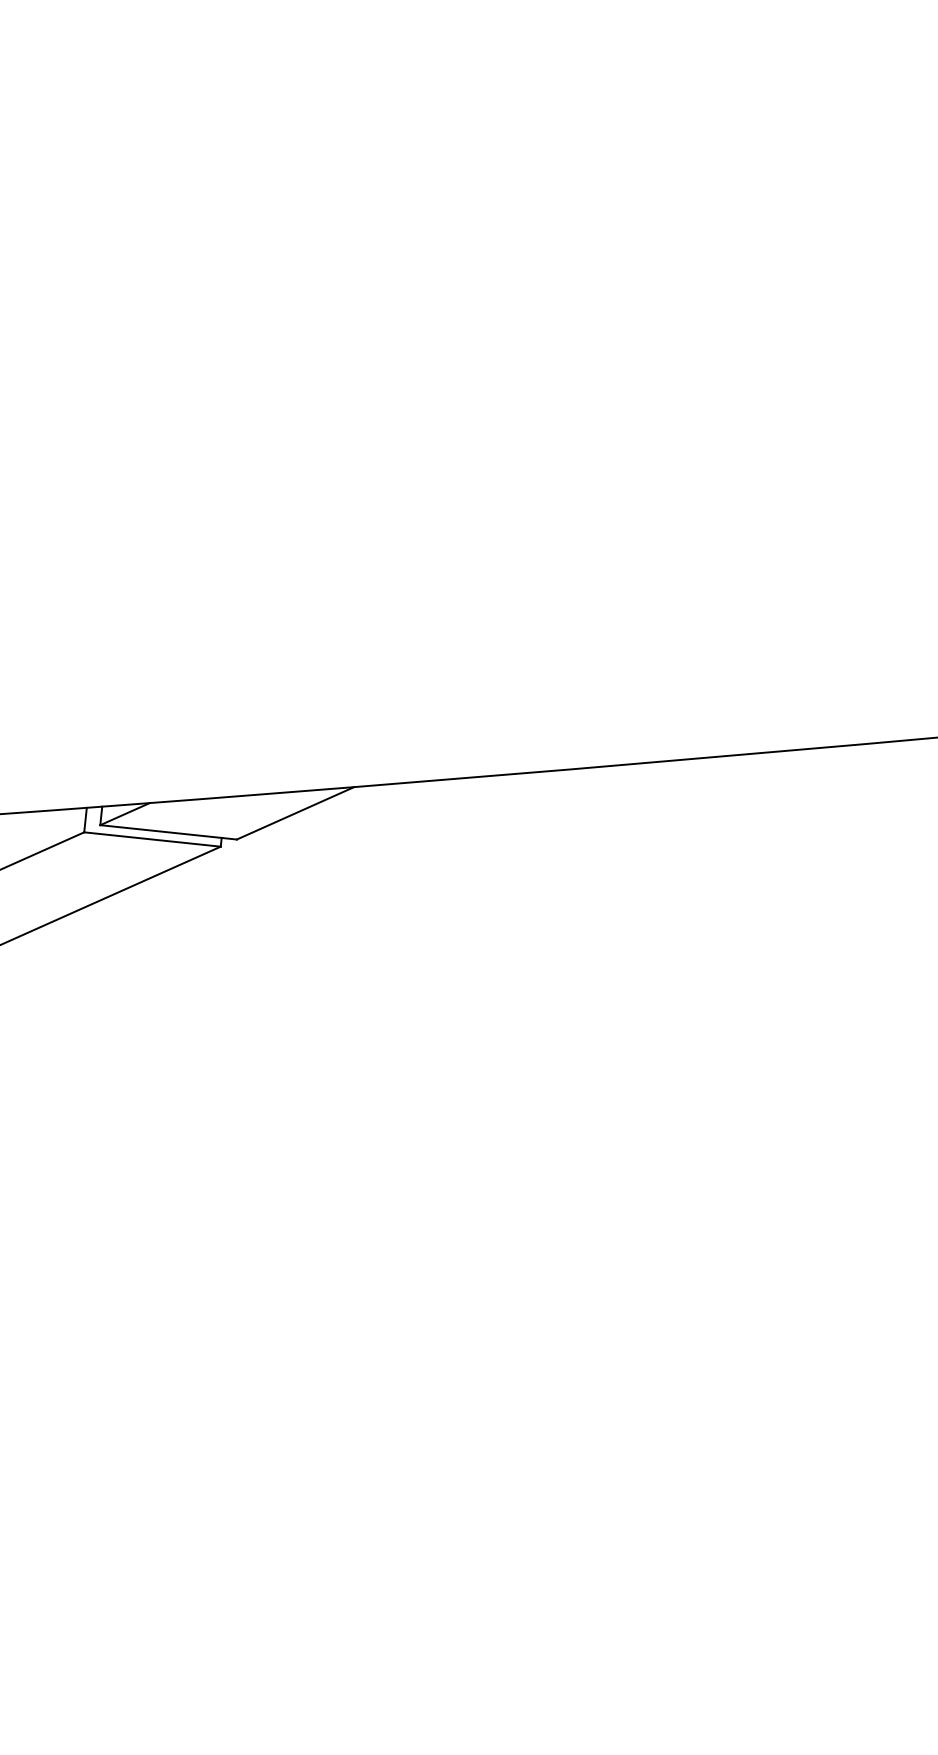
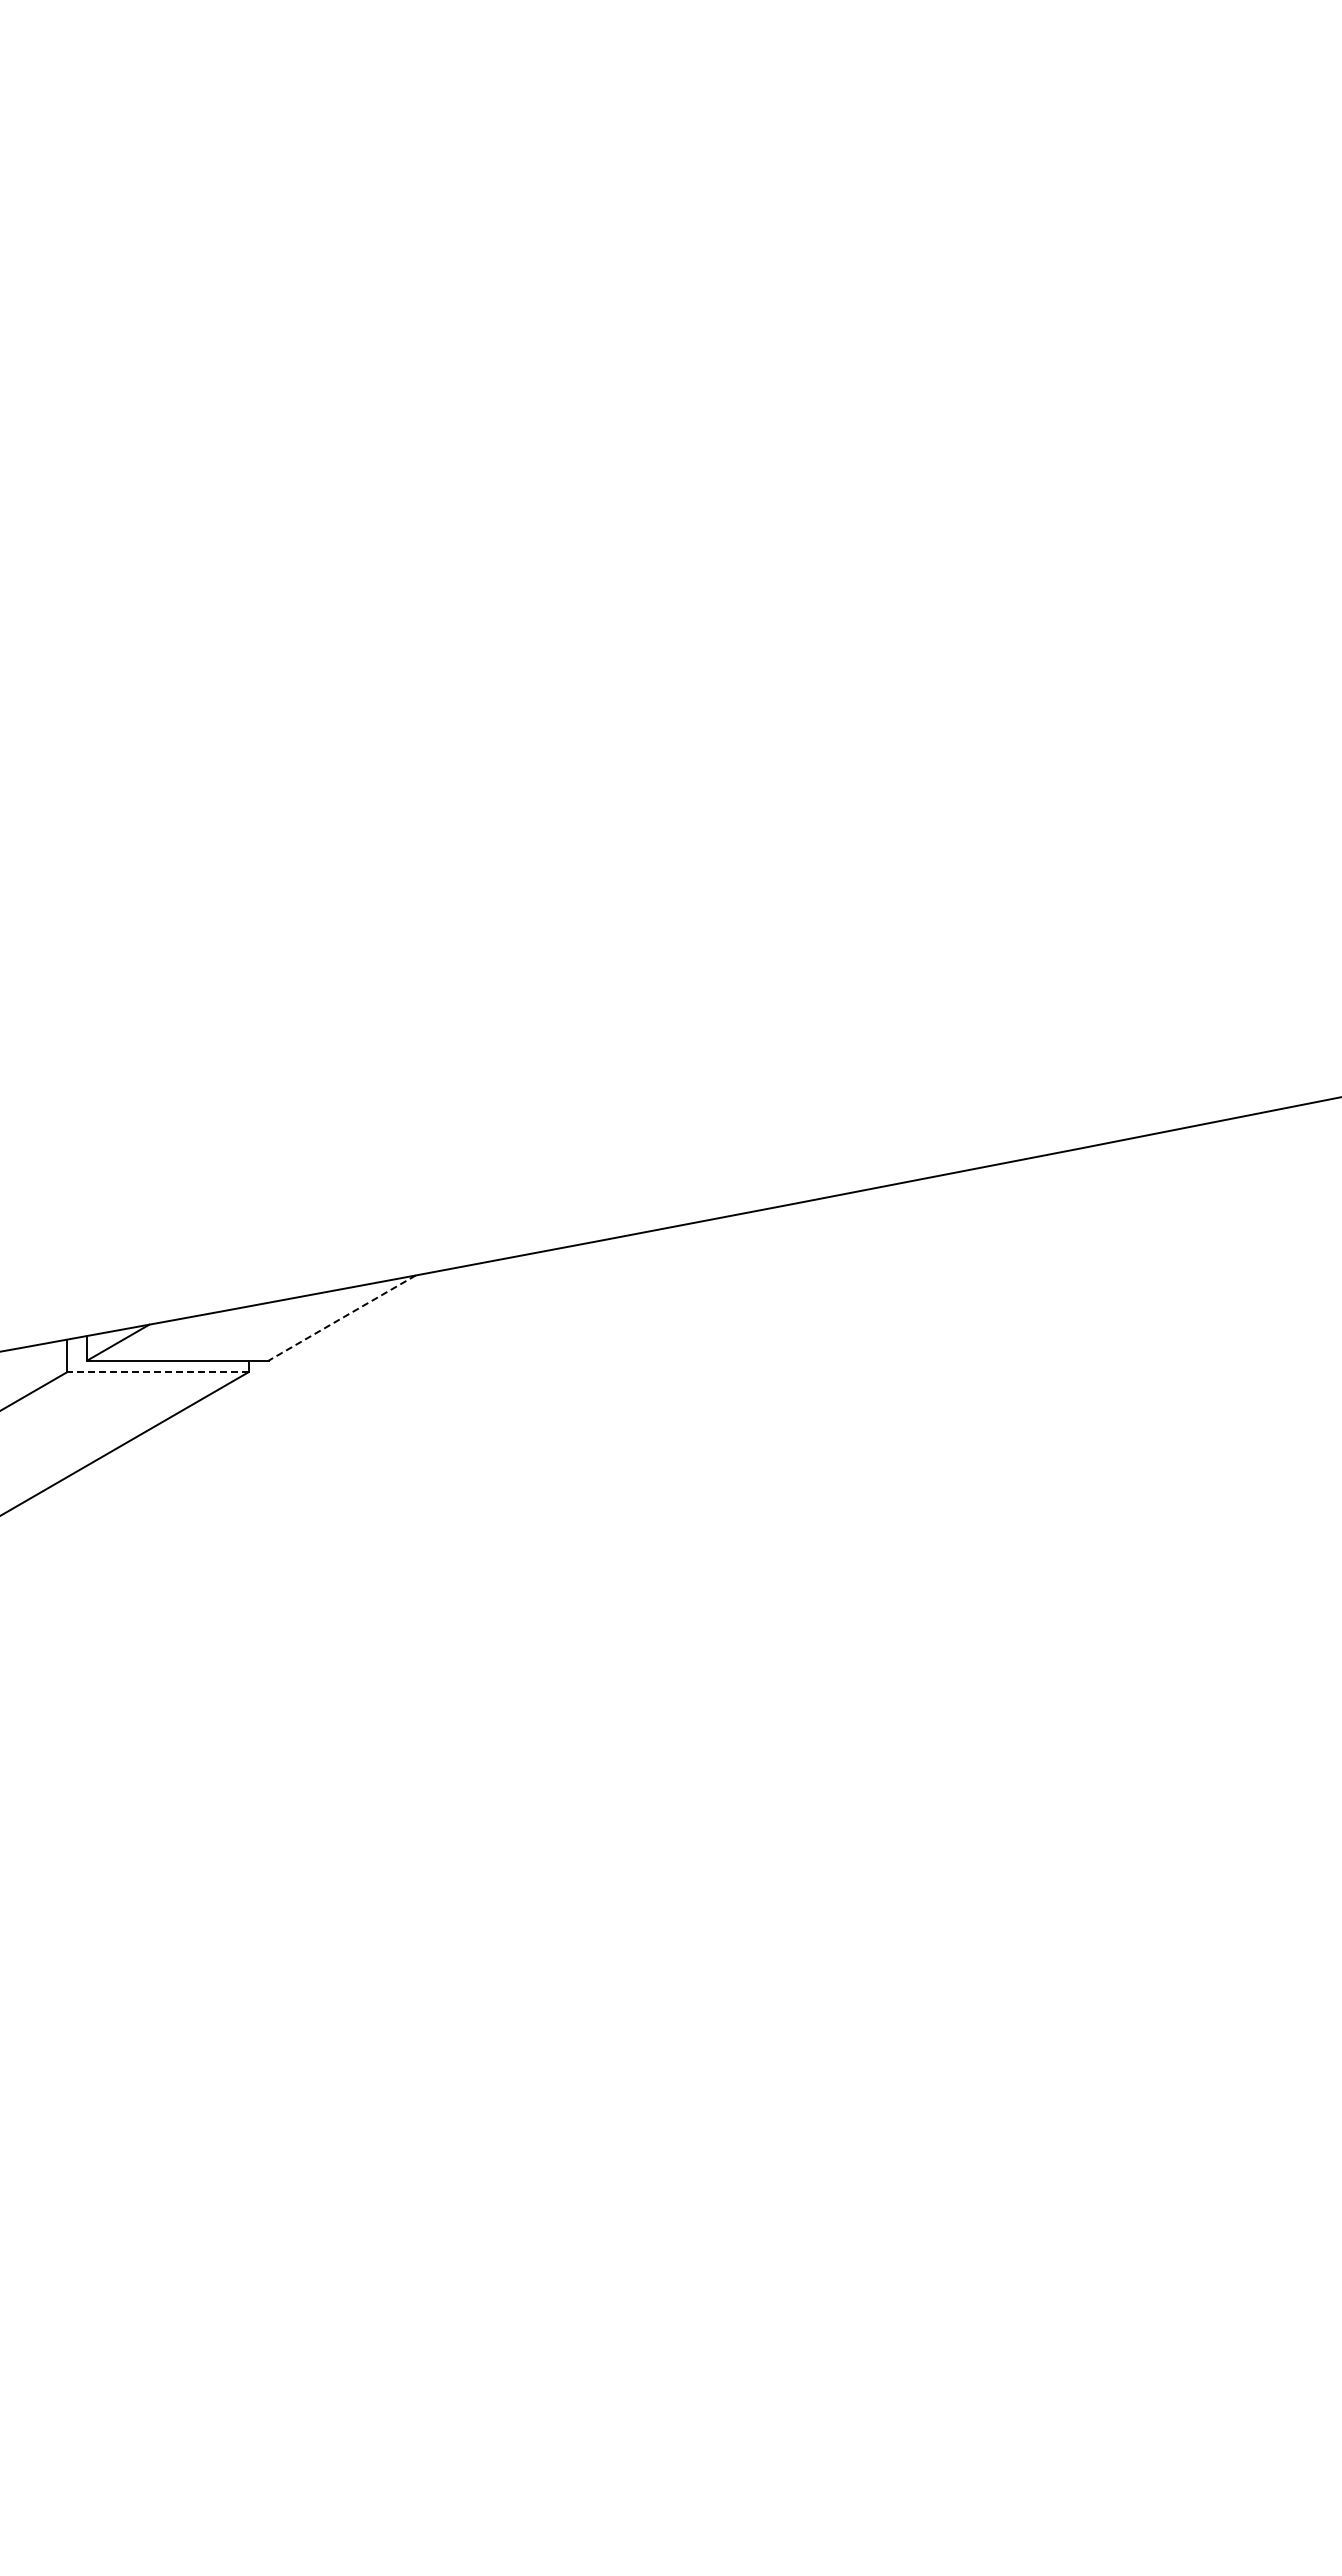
line: (295, 813) -> (342, 1318), solid -> dashed
line: (152, 839) -> (157, 1372), solid -> dashed

